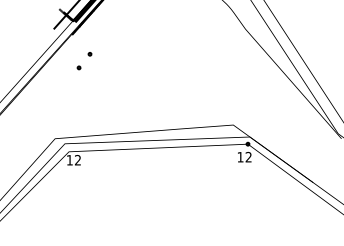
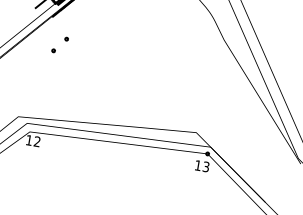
text: (248, 157) -> (205, 167), 12 -> 13

